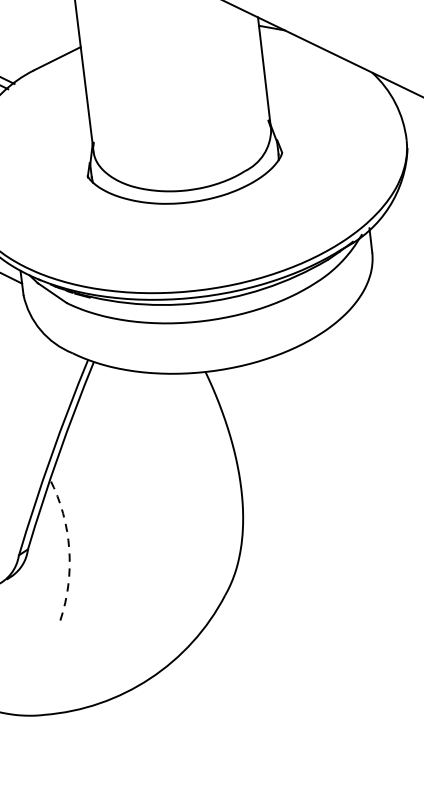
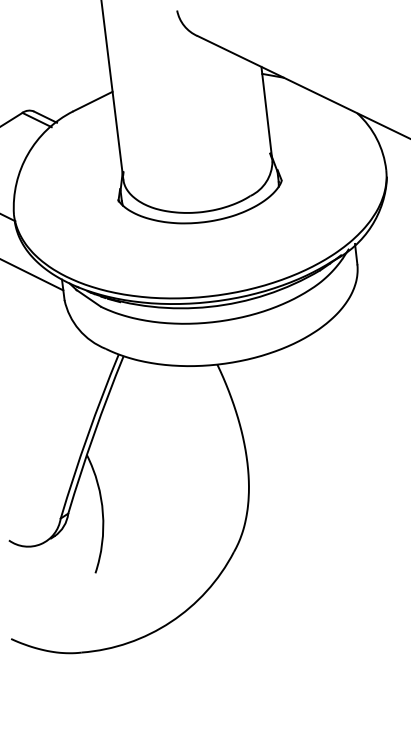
arc: (68, 549) -> (102, 513), dashed -> solid

